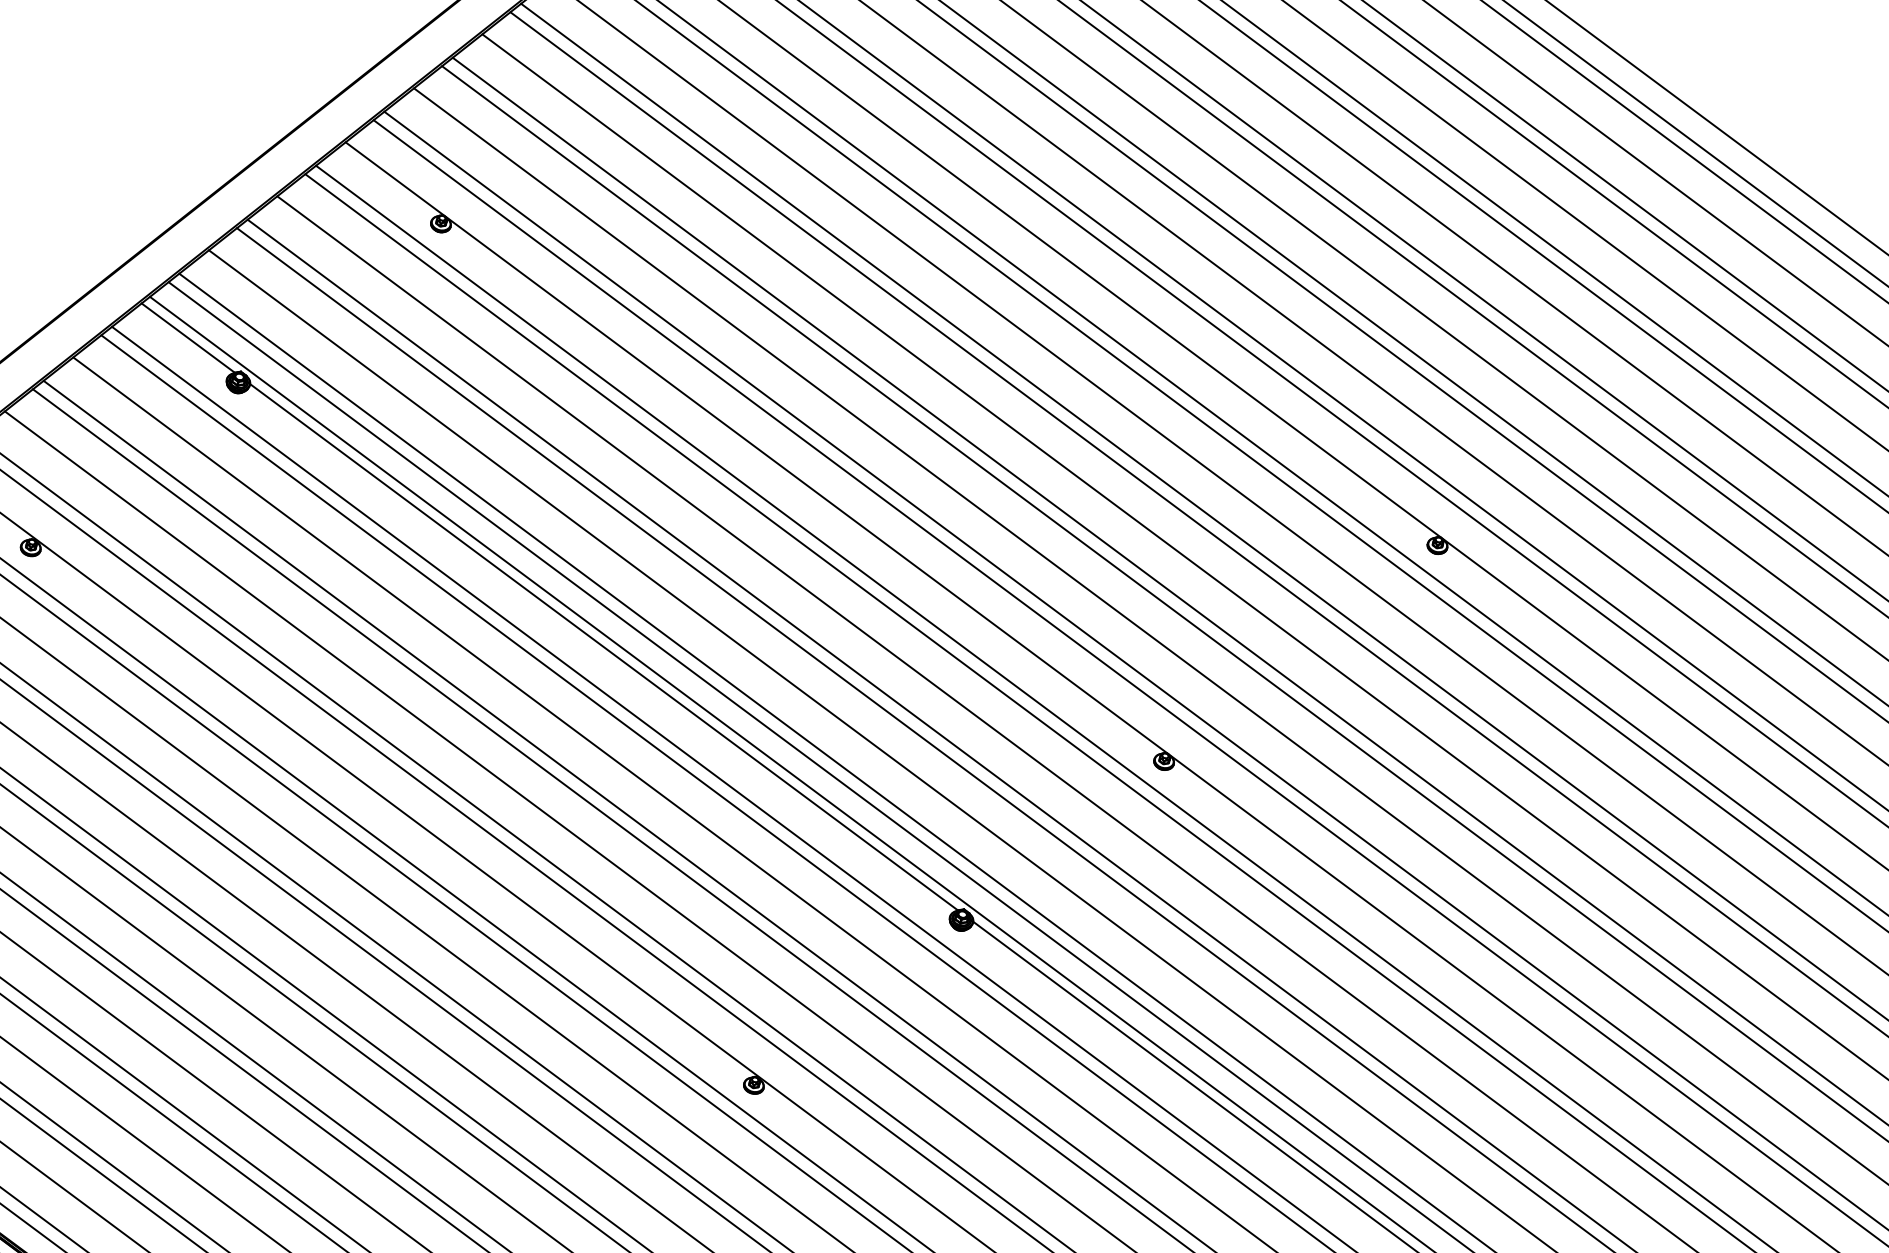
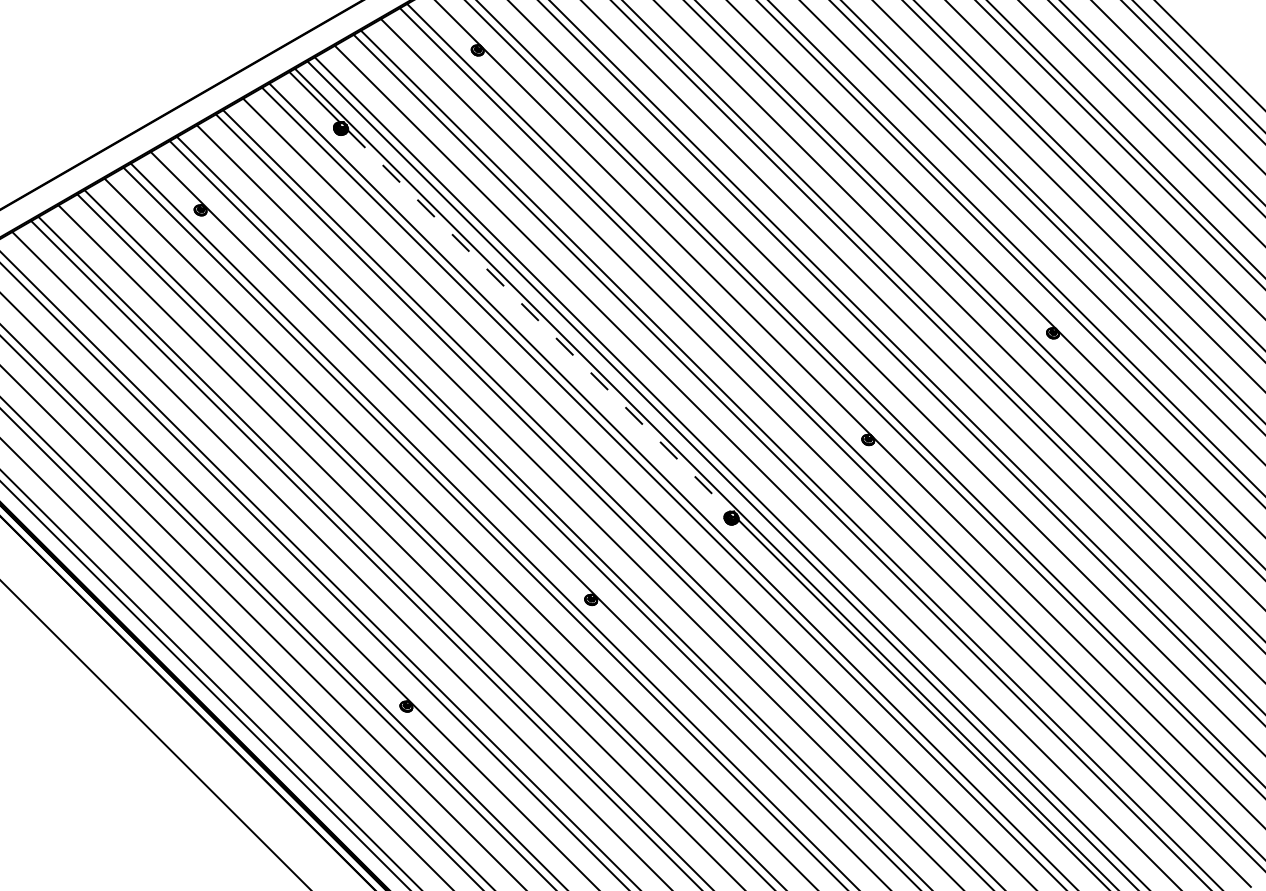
line: (604, 647) -> (539, 321), solid -> dashed

